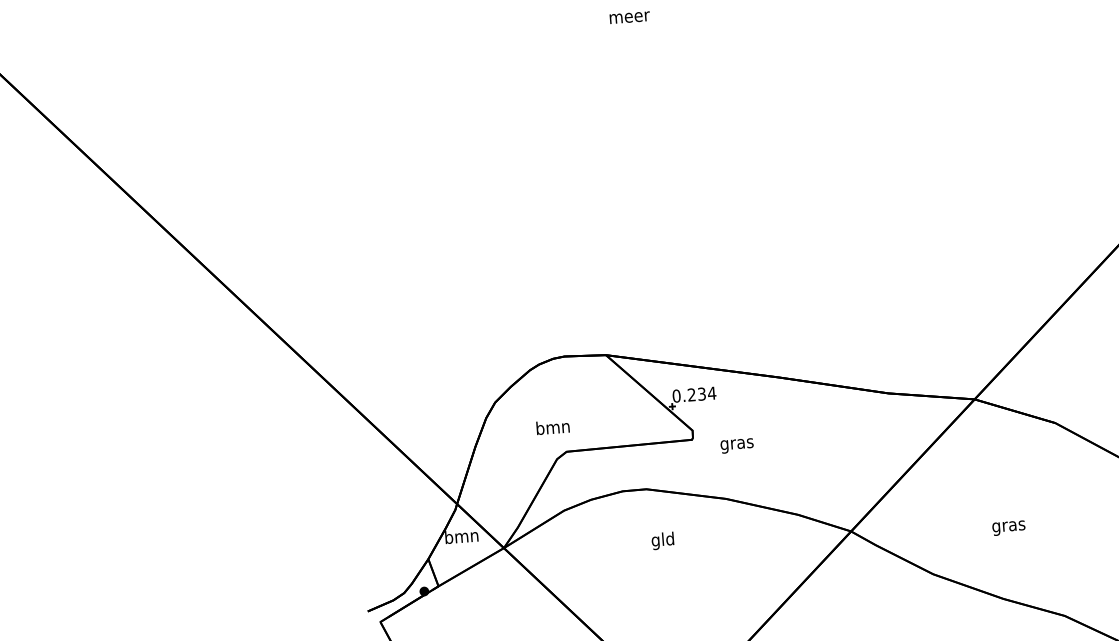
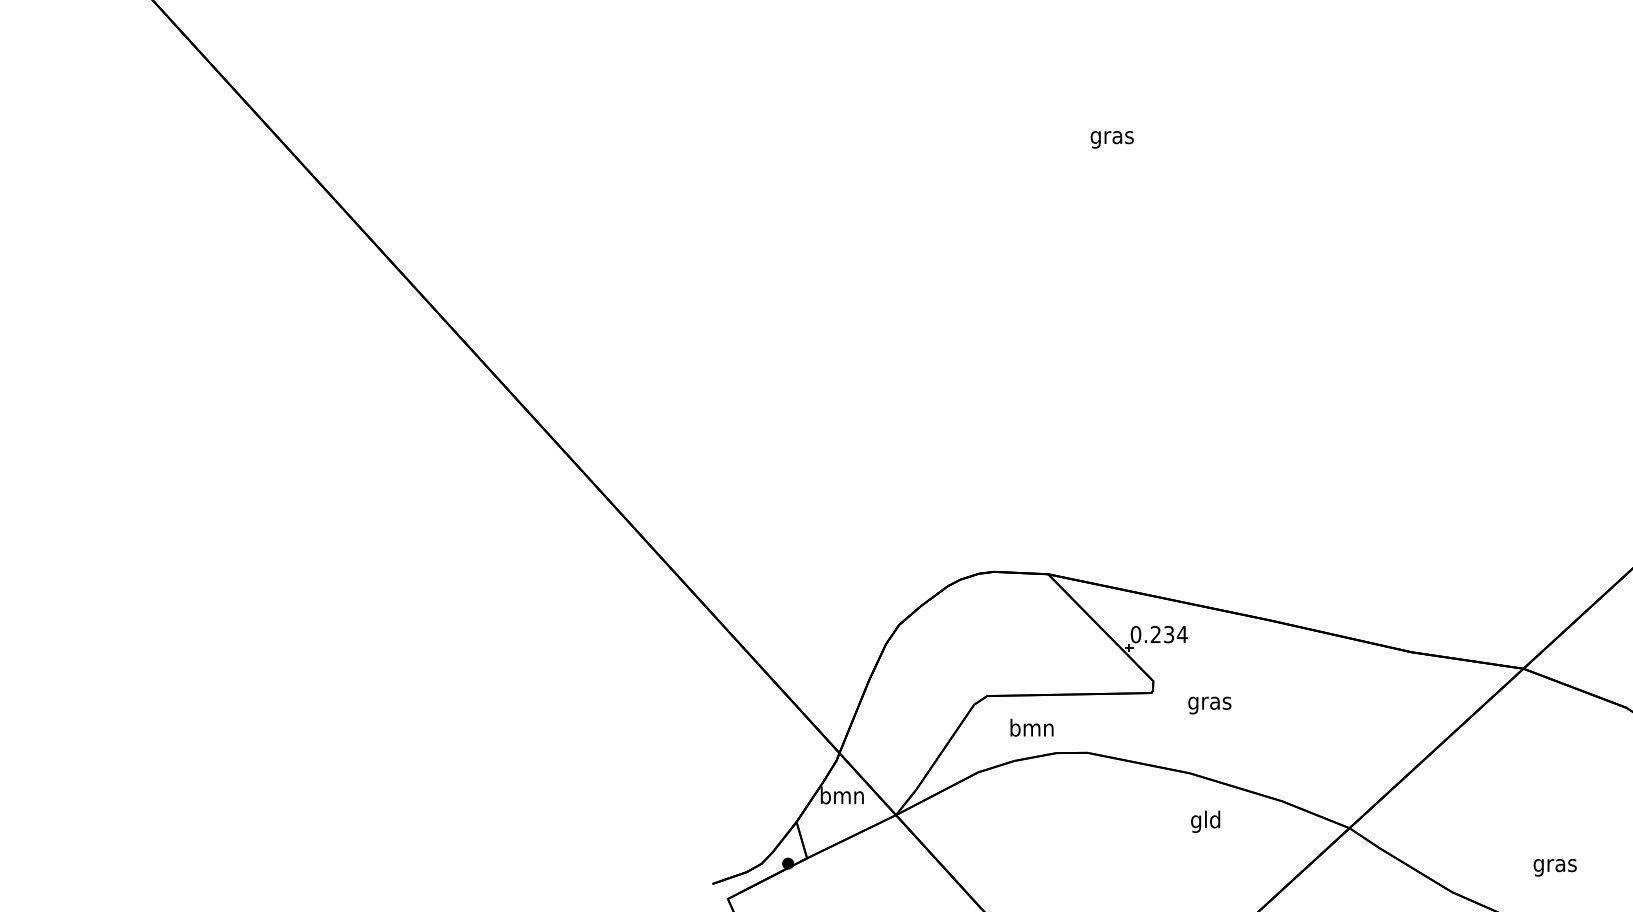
text: (629, 19) -> (1112, 139), meer -> gras
text: (552, 427) -> (1031, 727), moved
text: (1008, 528) -> (1554, 867), moved
text: (662, 540) -> (1205, 821), moved

